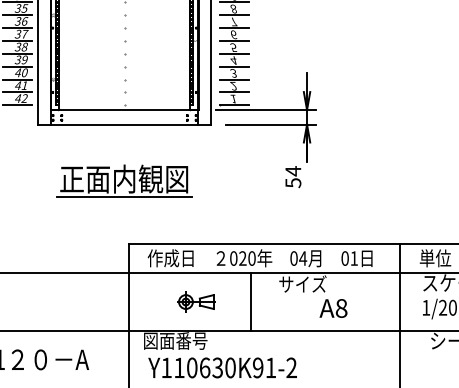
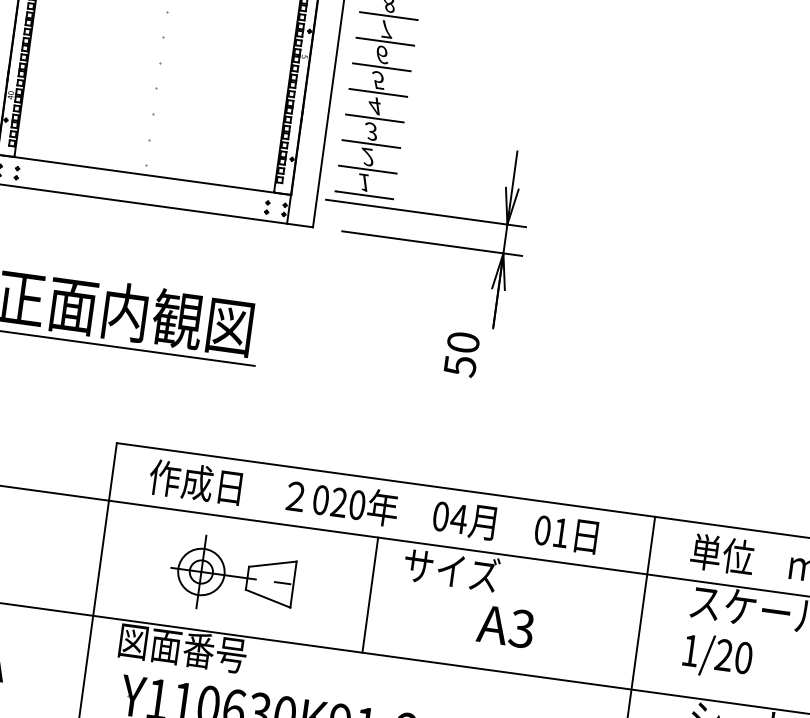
text: (293, 171) -> (463, 343), 54 -> 50
part: (195, 301) -> (233, 575), size x1.67
line: (251, 302) -> (370, 595), moved
text: (341, 308) -> (521, 628), A8 -> A3

